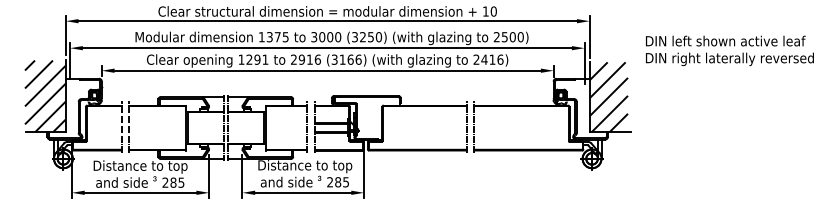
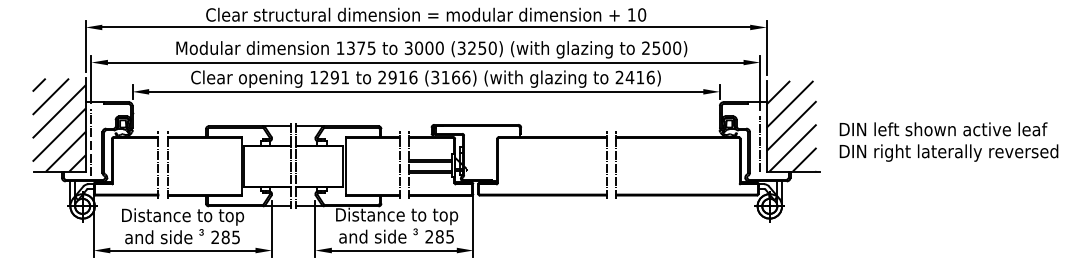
text: (729, 50) -> (948, 141), moved
line: (70, 109) -> (91, 142), added
line: (584, 110) -> (760, 143), added

